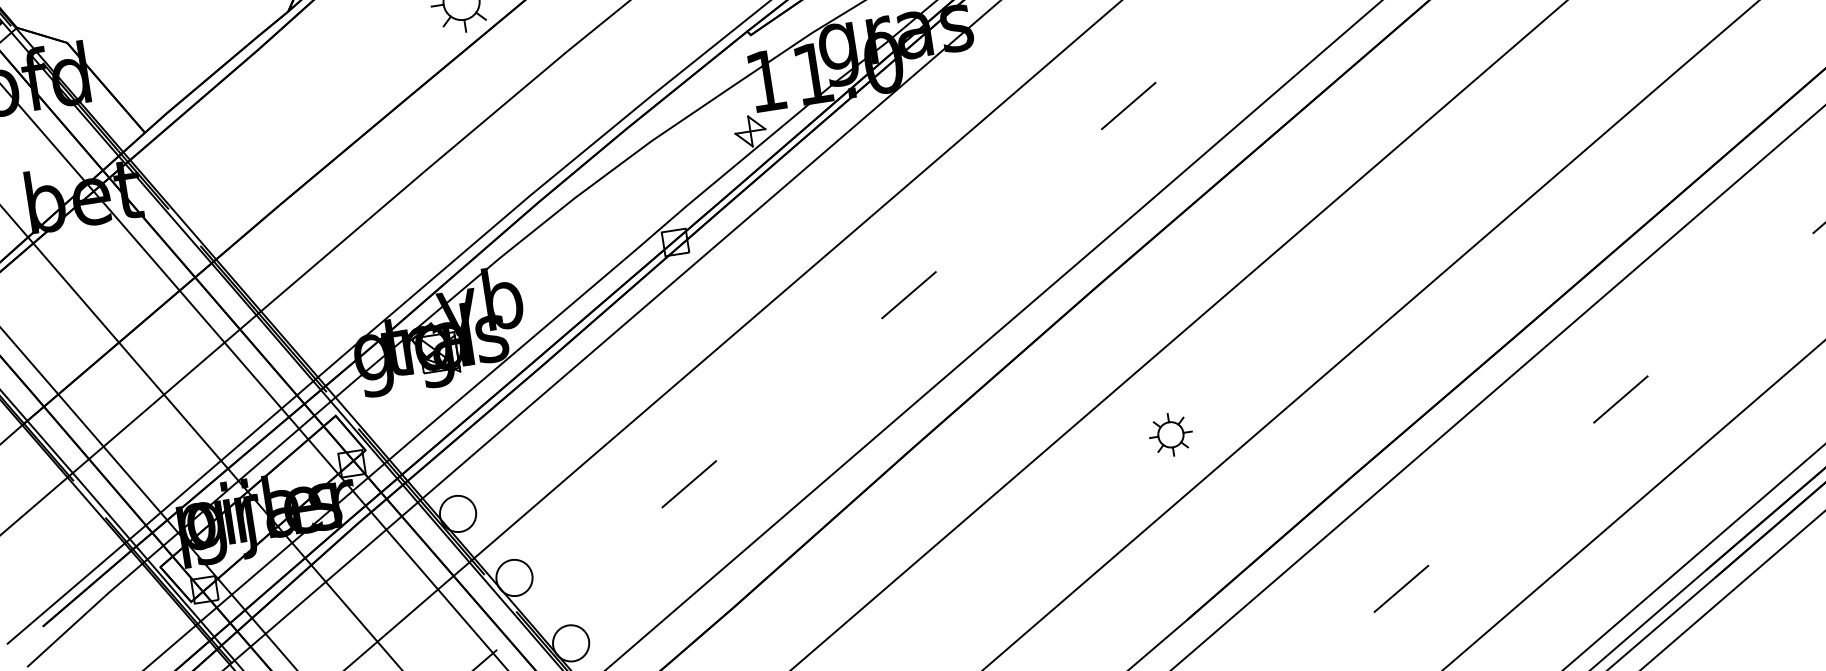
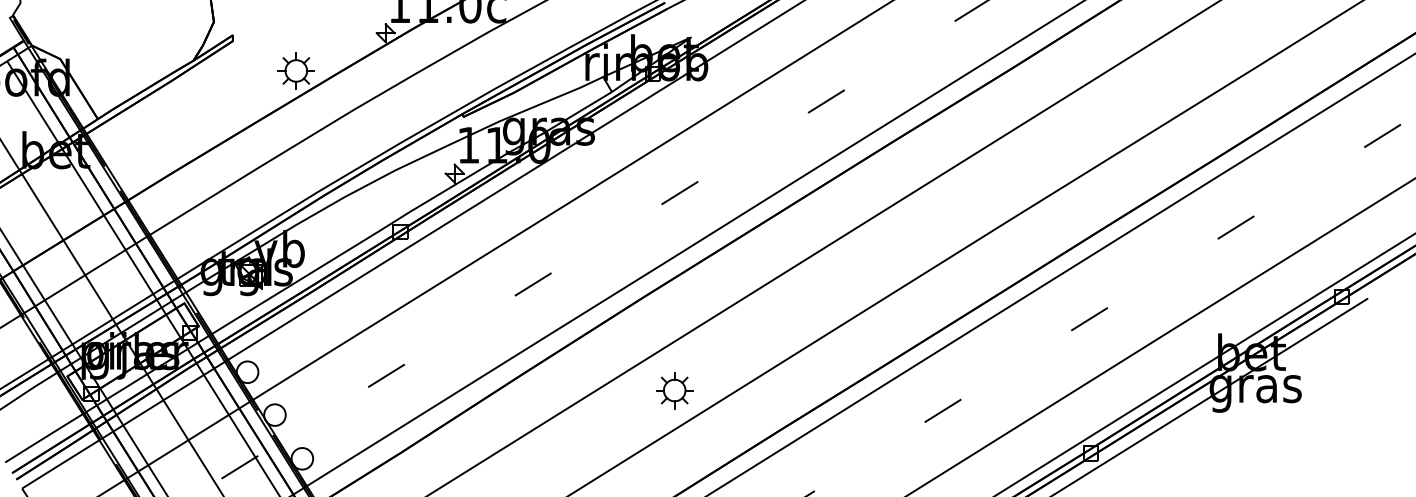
part: (1170, 434) -> (674, 390), size x1.43

